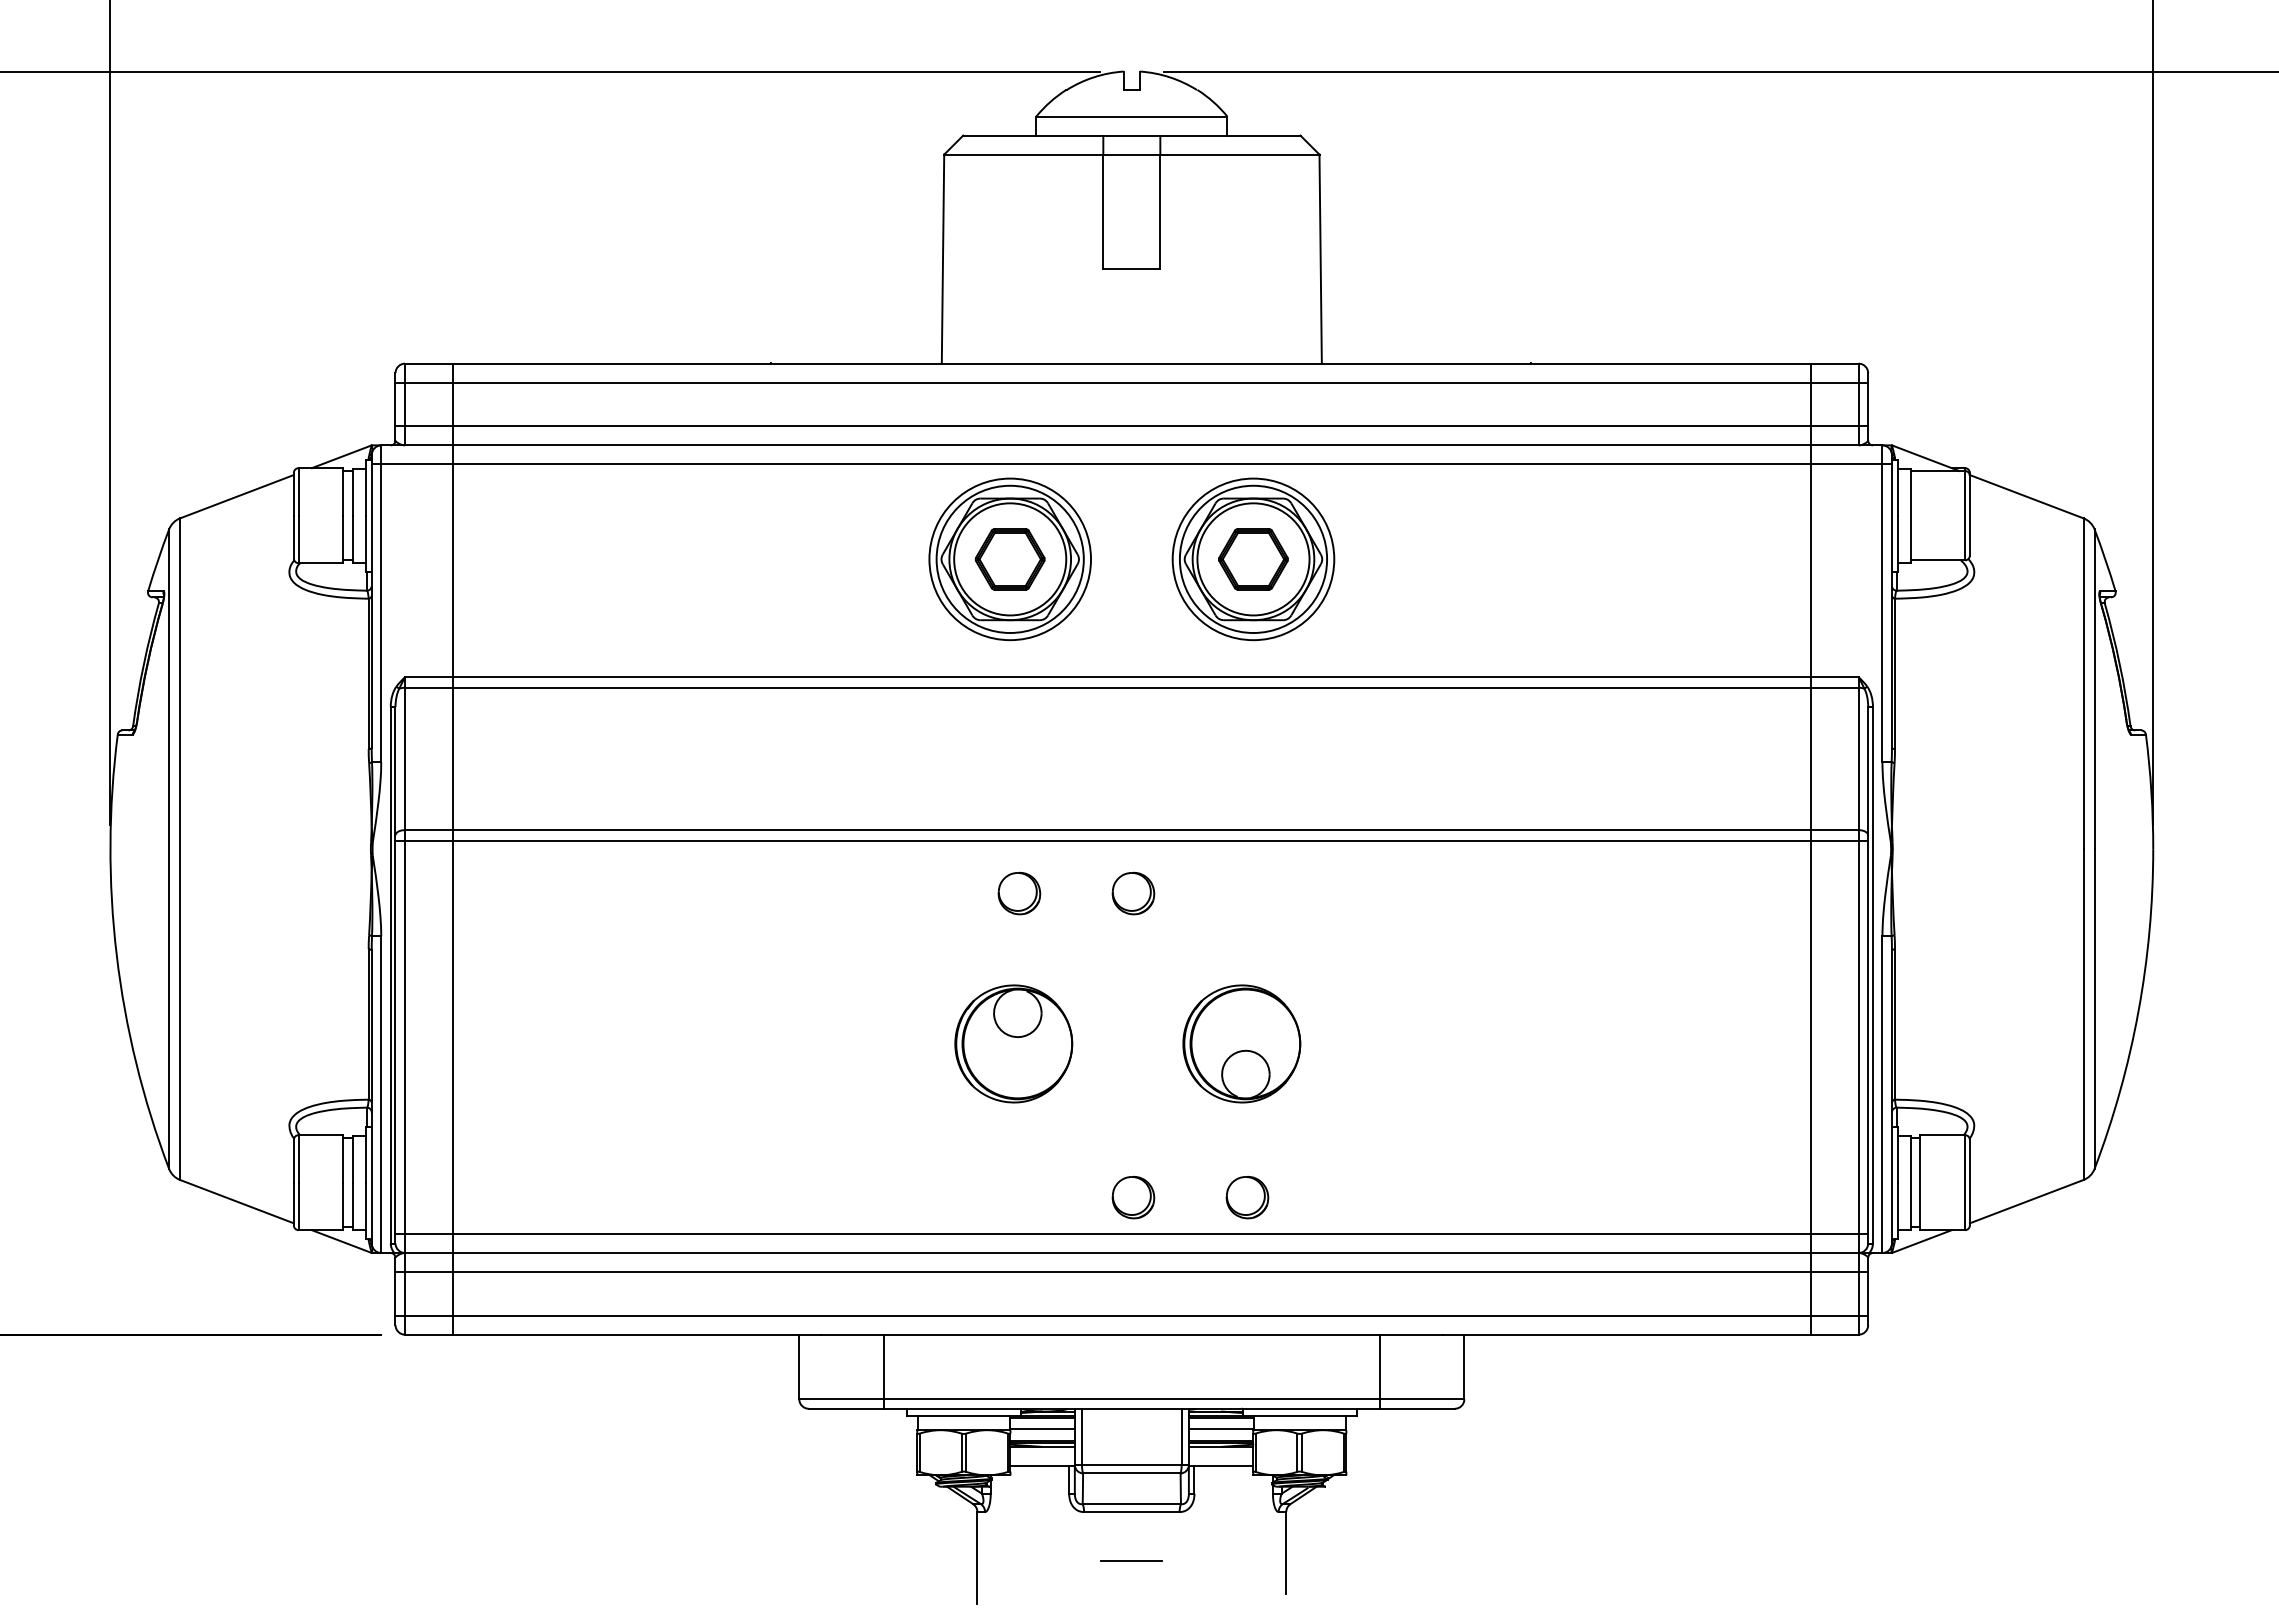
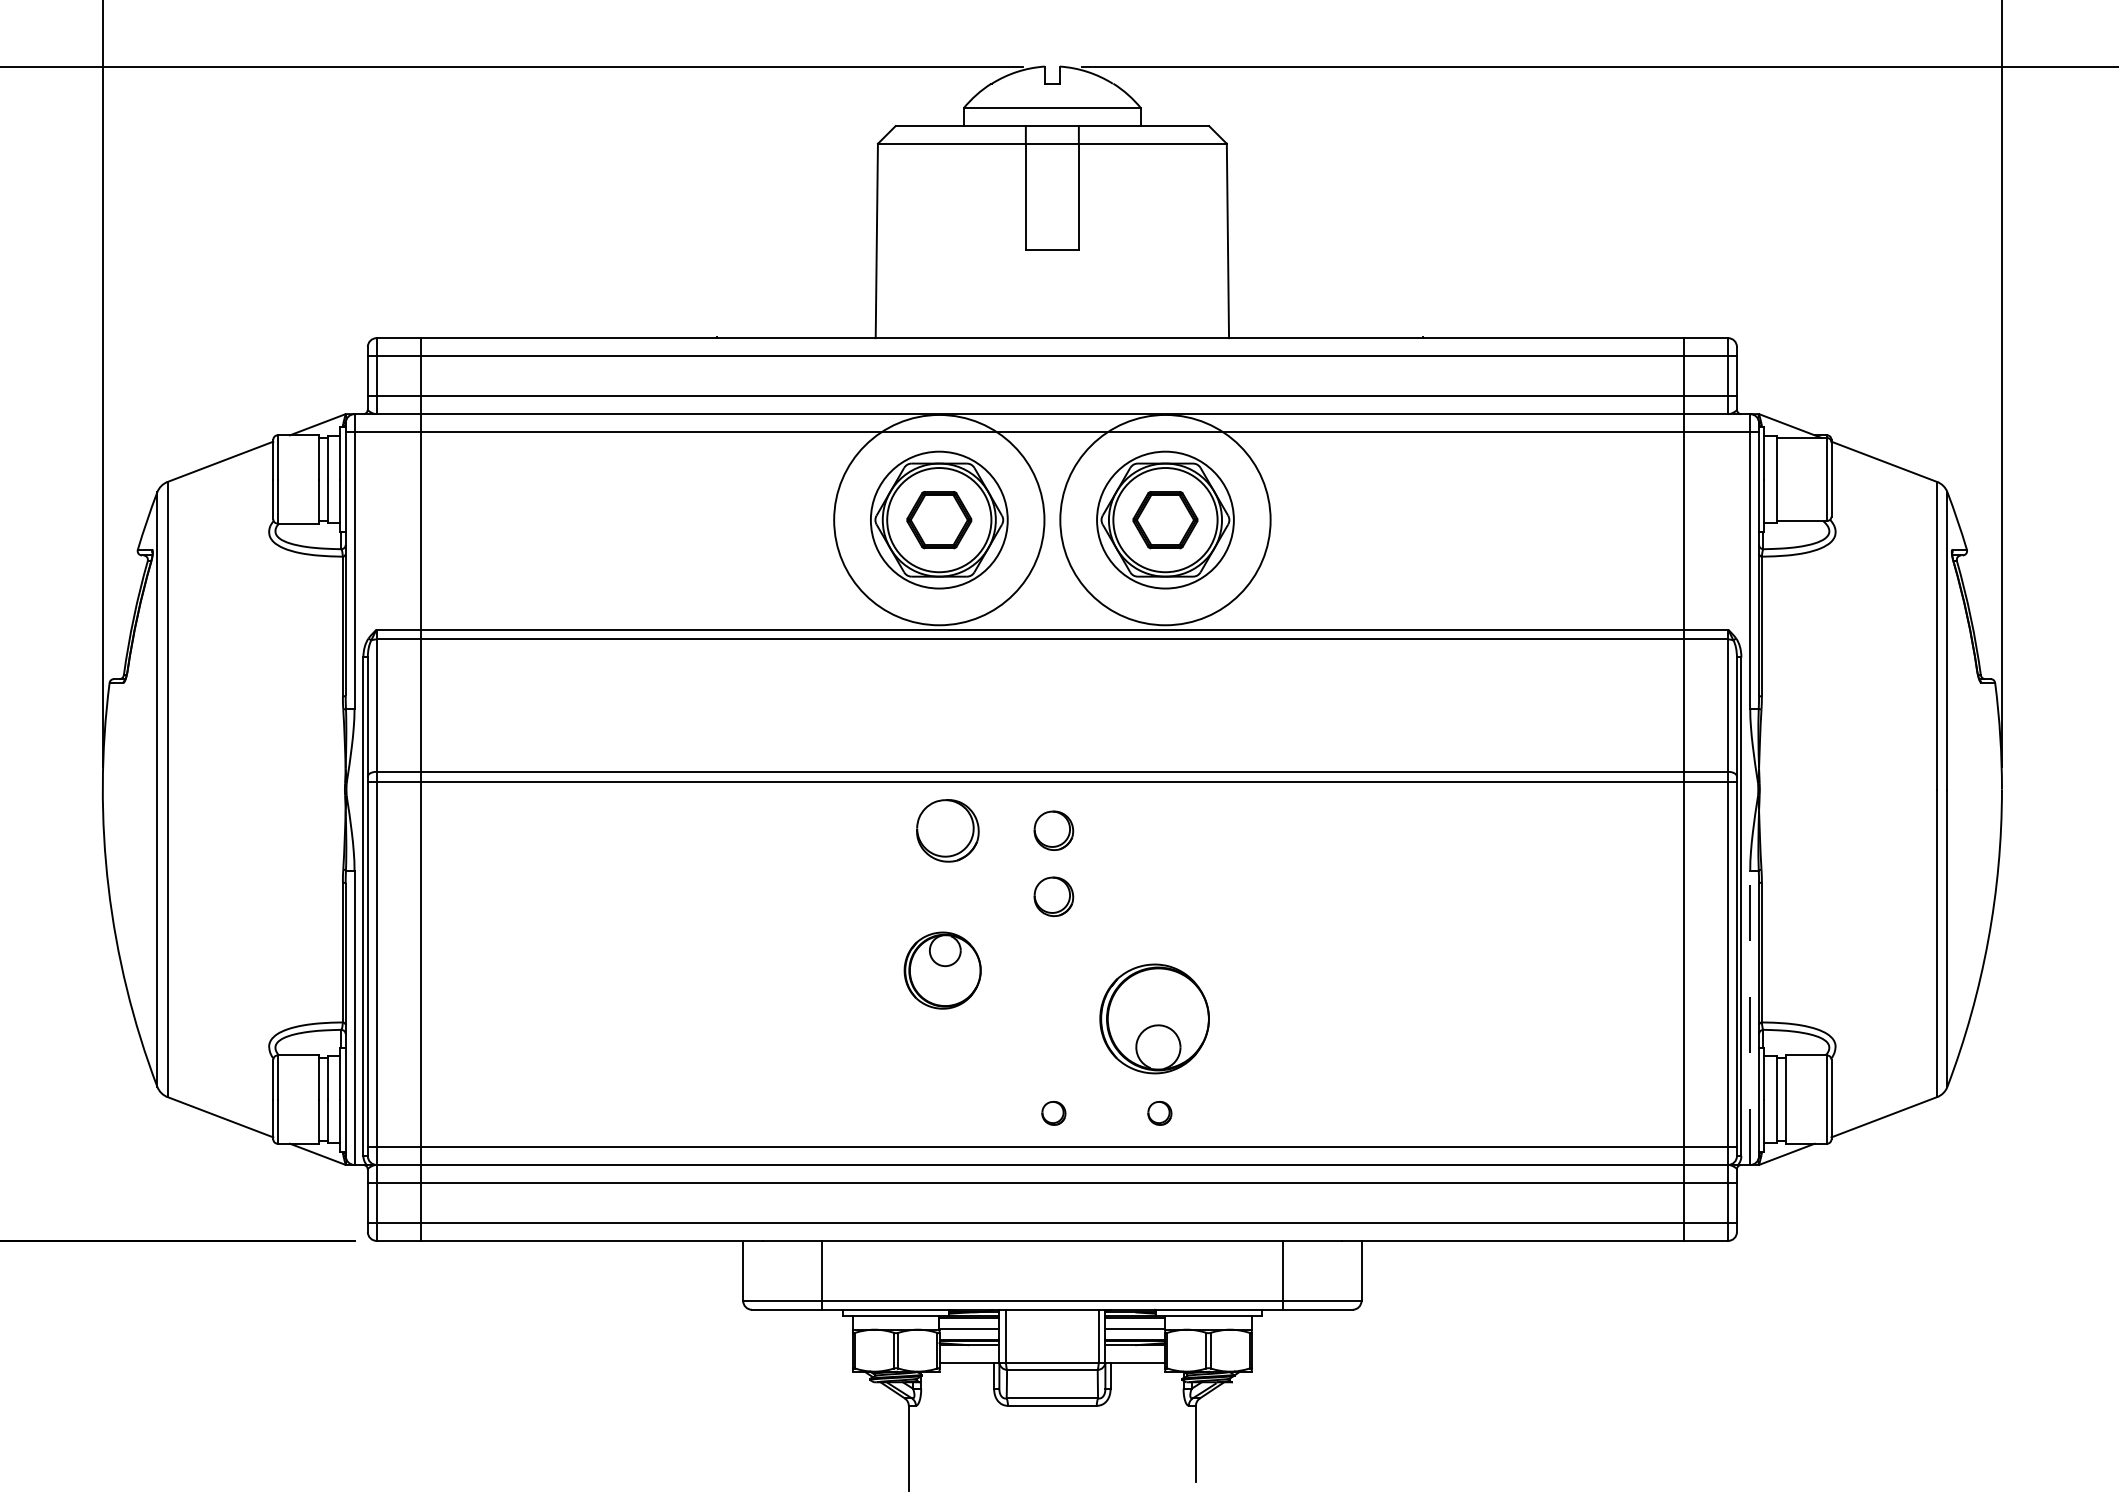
circle: (1010, 559) -> (939, 520), size x1.4
circle: (1253, 559) -> (1165, 520), size x1.4
part: (1019, 893) -> (947, 830), size x1.6
part: (1133, 964) -> (1053, 896), added
part: (1013, 1043) -> (942, 970), size x0.7
part: (1241, 1043) -> (1154, 1018), moved
line: (1882, 1094) -> (1750, 1017), solid -> dashed
part: (1133, 1197) -> (1053, 1113), size x0.6
part: (1247, 1197) -> (1159, 1113), size x0.6
line: (1131, 1560) -> (1052, 1450), removed

